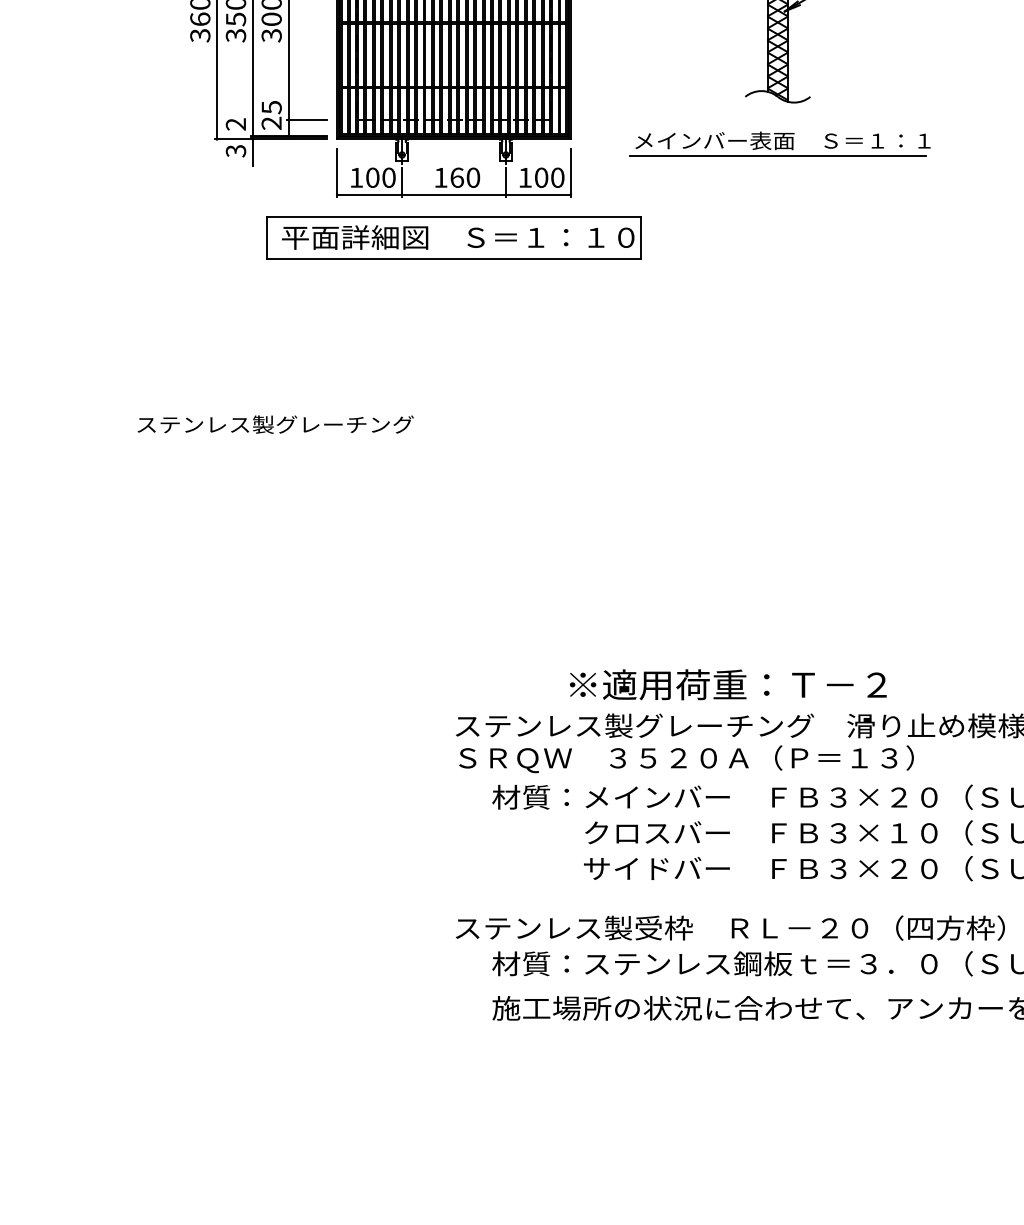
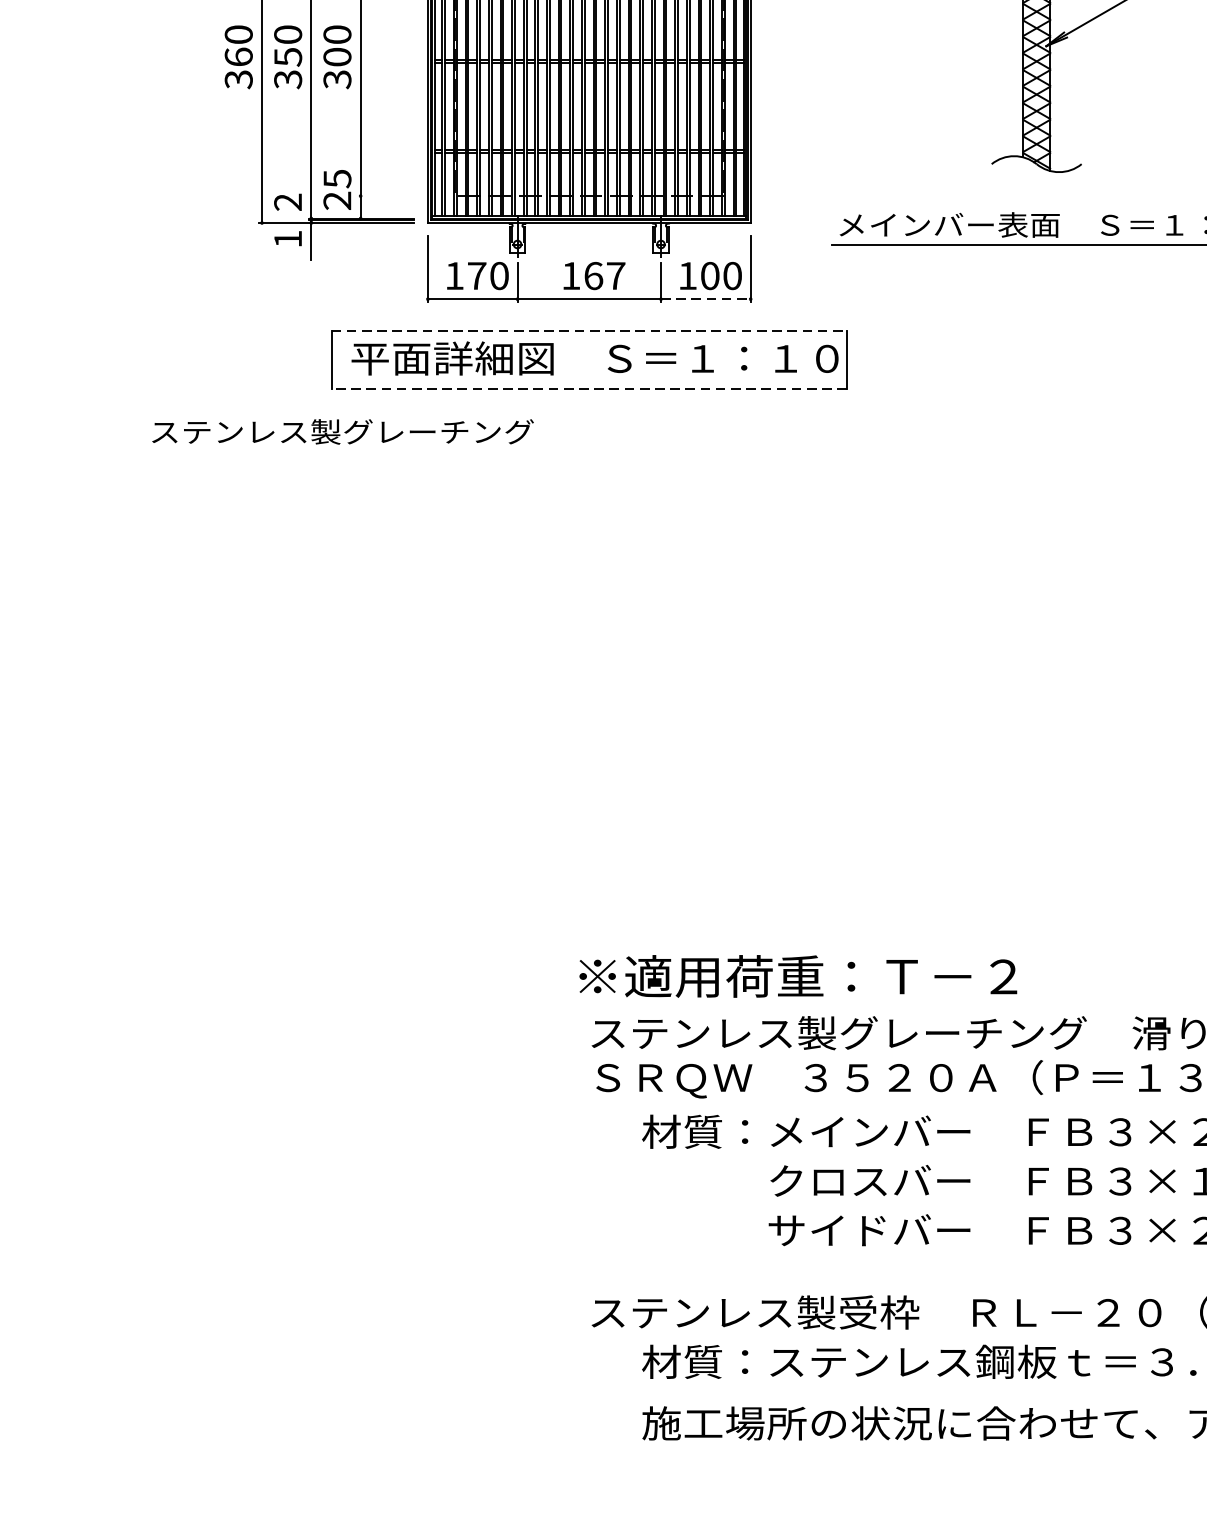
line: (306, 119) -> (385, 195), removed
text: (235, 151) -> (287, 239), 3 -> 1
text: (372, 177) -> (476, 275), 100 -> 170
text: (473, 177) -> (616, 275), 160 -> 167
line: (538, 194) -> (706, 299), solid -> dashed
line: (454, 217) -> (589, 330), solid -> dashed
line: (454, 259) -> (589, 388), solid -> dashed
text: (275, 424) -> (342, 431), moved
text: (728, 684) -> (798, 976), moved

